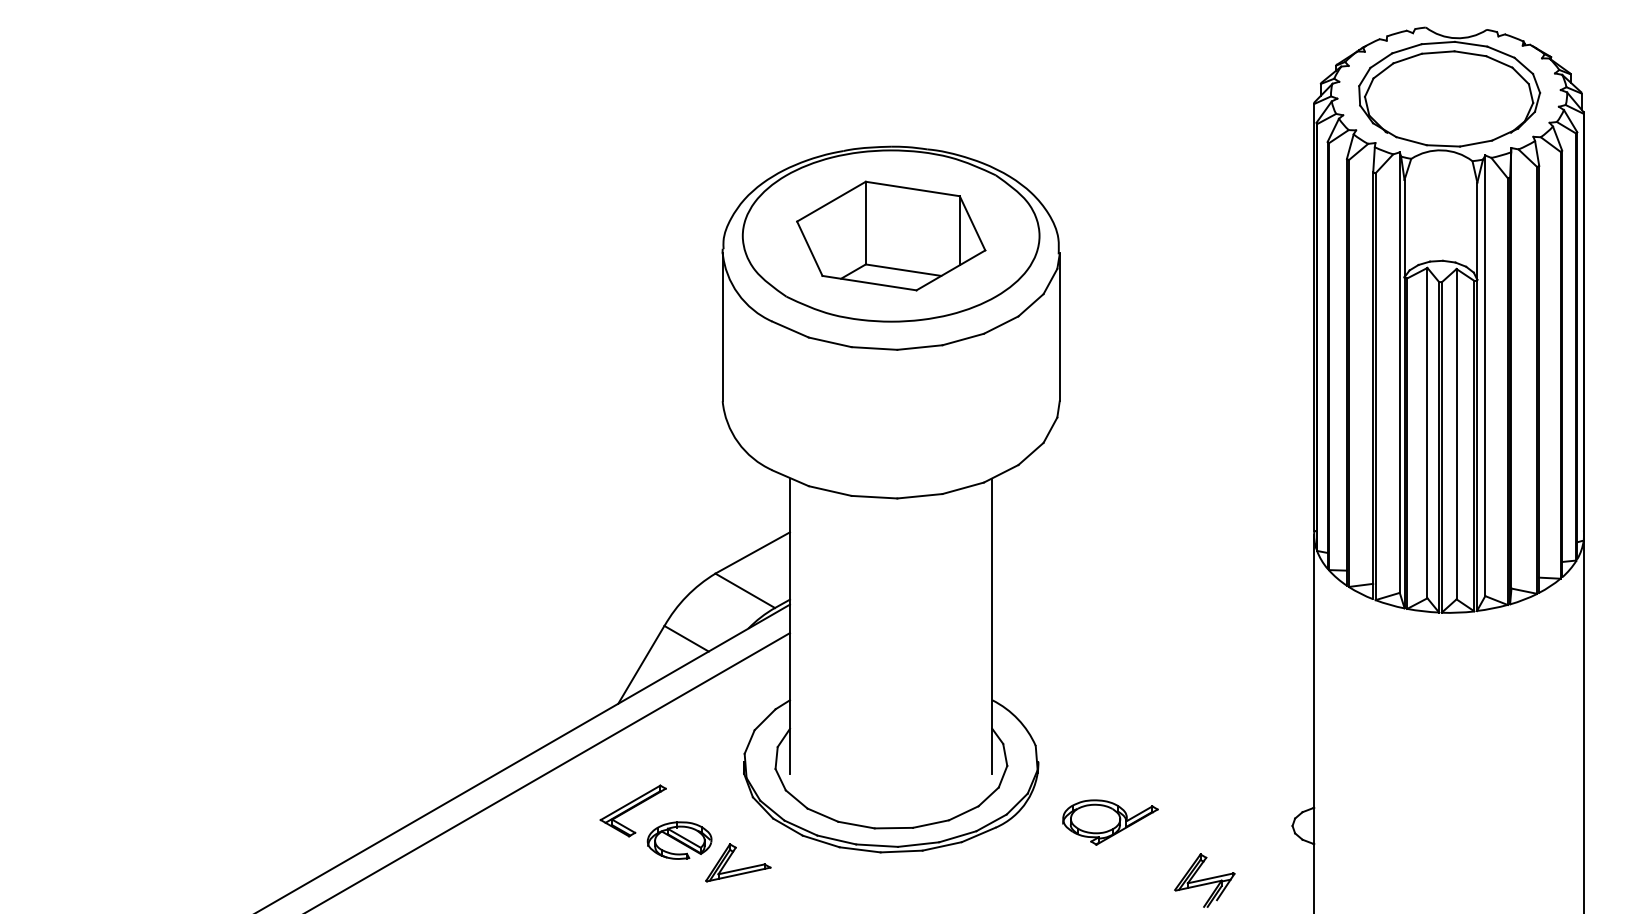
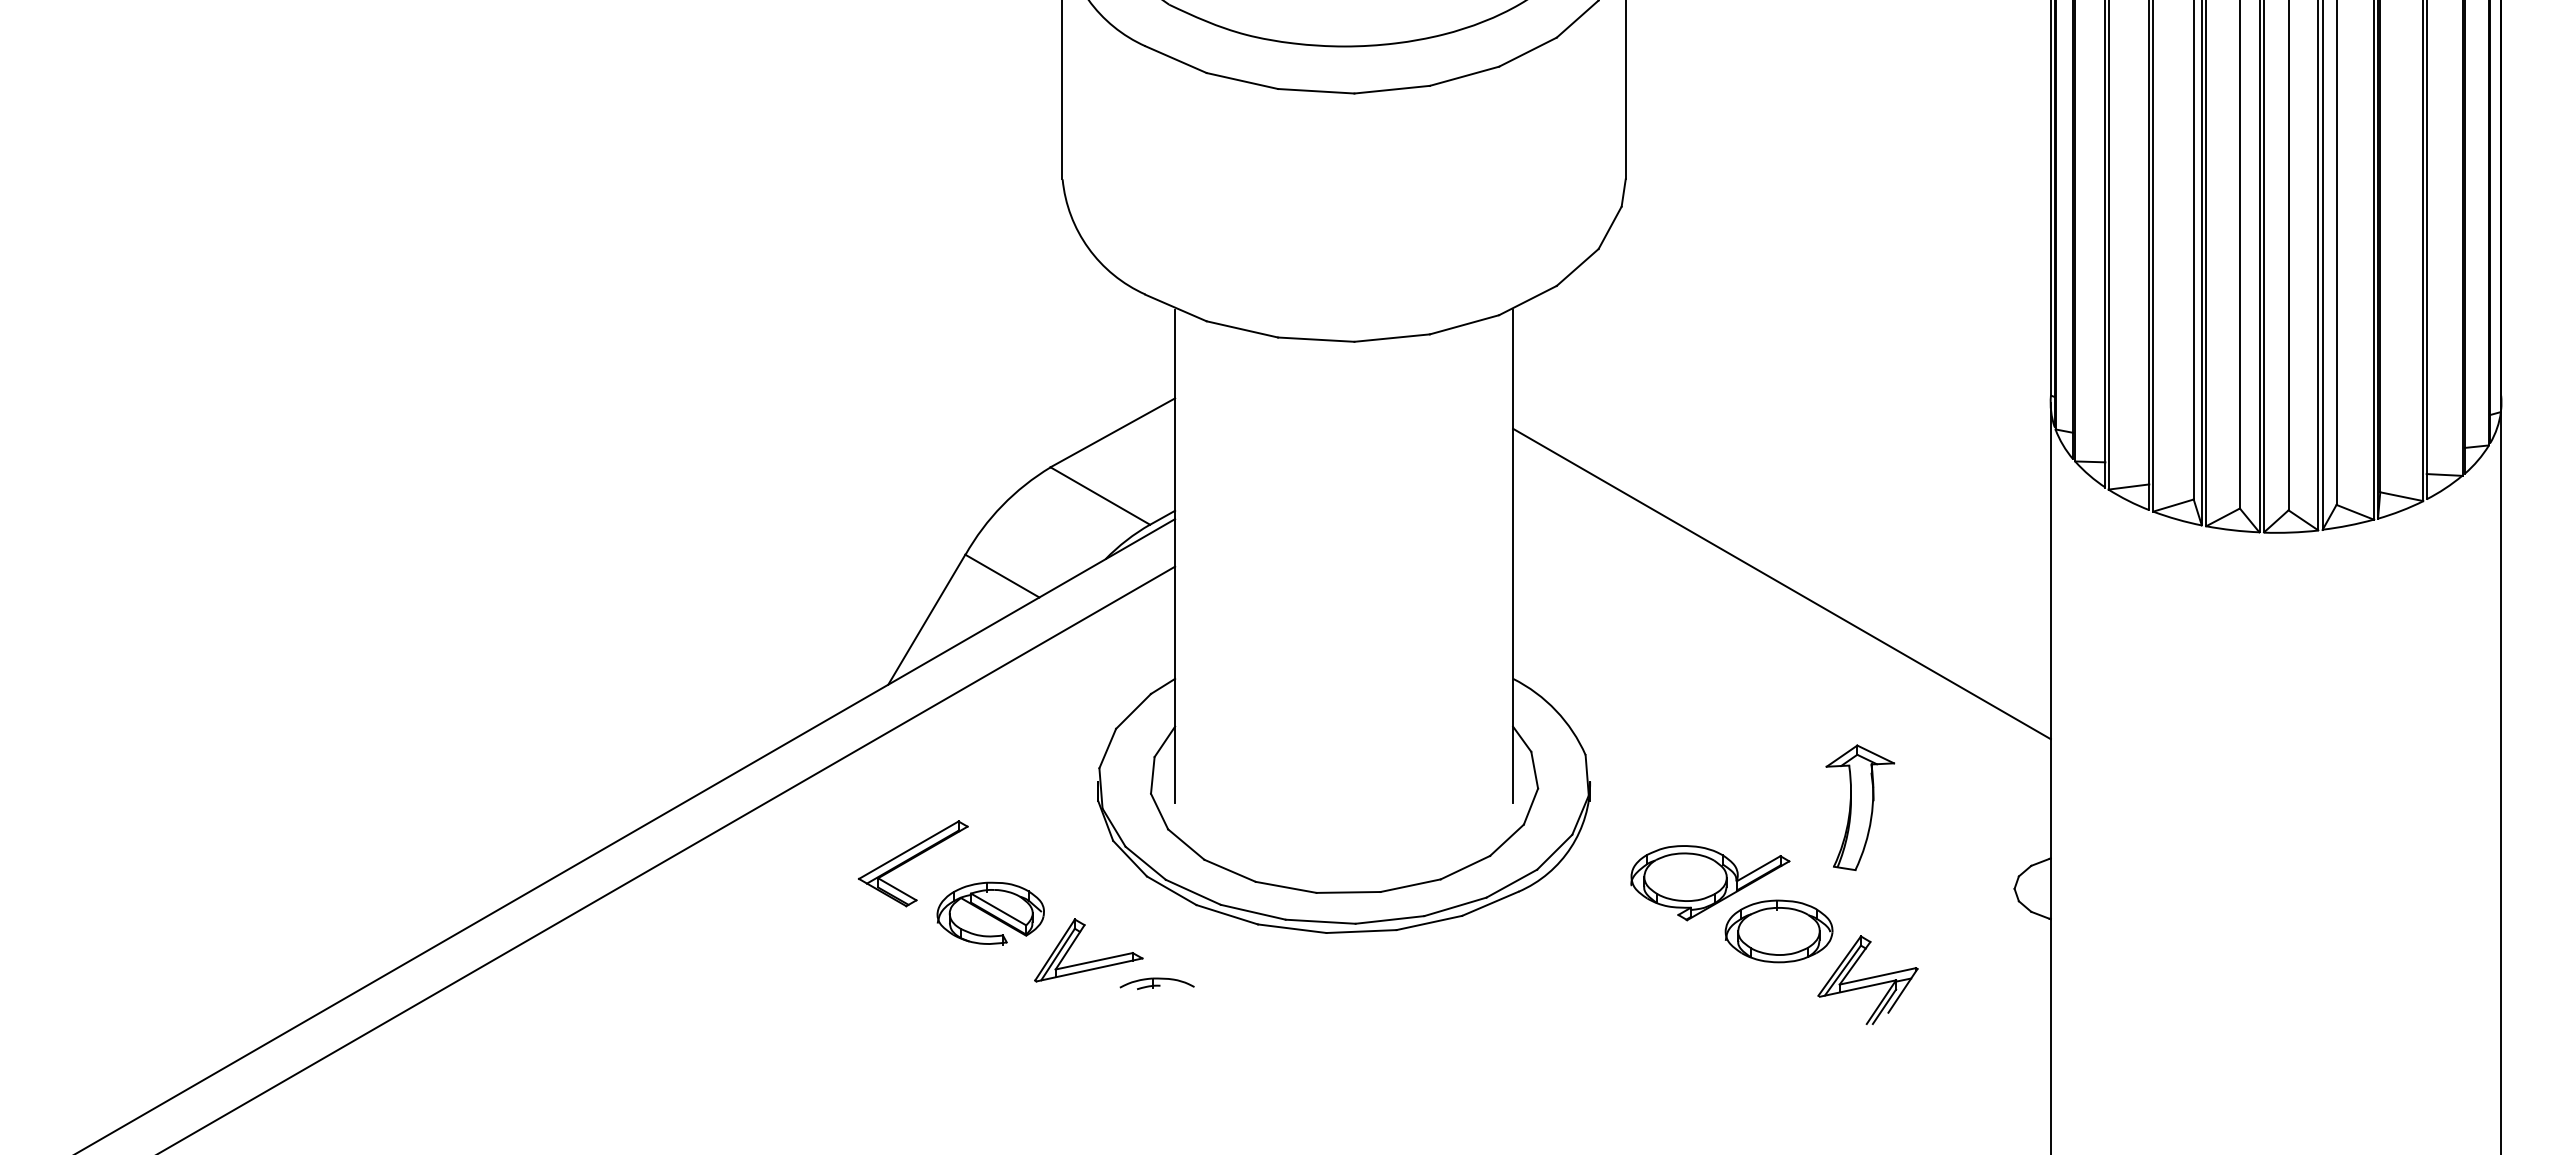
line: (1153, 643) -> (1782, 584), added
part: (1200, 777) -> (1860, 807), added
part: (1151, 851) -> (1778, 931), added
part: (778, 882) -> (1155, 983), added

